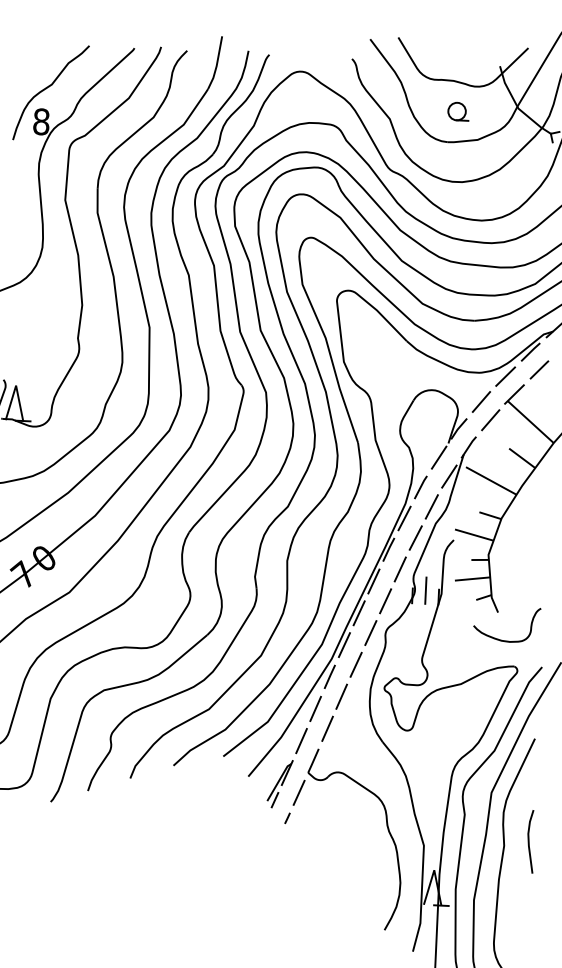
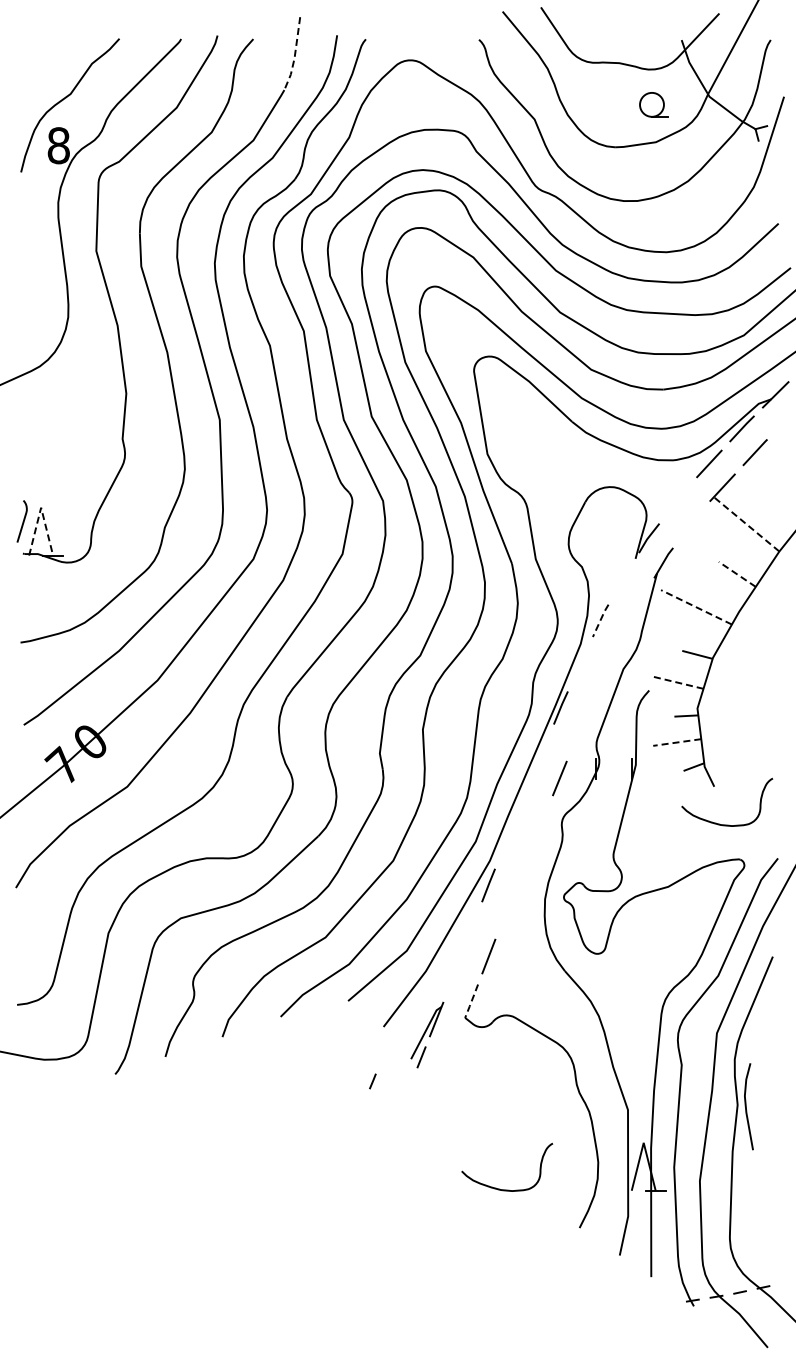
line: (216, 64) -> (294, 55), solid -> dashed
part: (458, 111) -> (653, 104), moved
line: (16, 385) -> (41, 507), solid -> dashed
line: (481, 401) -> (677, 499), removed
line: (490, 420) -> (691, 524), removed
line: (530, 422) -> (746, 524), solid -> dashed
line: (438, 457) -> (623, 578), removed
line: (521, 458) -> (736, 574), solid -> dashed
line: (449, 476) -> (638, 603), removed
line: (491, 481) -> (696, 607), solid -> dashed
line: (420, 487) -> (600, 620), solid -> dashed
line: (431, 506) -> (616, 646), removed
line: (403, 517) -> (579, 663), removed
line: (474, 535) -> (676, 682), solid -> dashed
line: (415, 537) -> (596, 689), removed
line: (400, 568) -> (577, 733), removed
line: (472, 578) -> (676, 742), solid -> dashed
line: (373, 580) -> (542, 751), removed
line: (425, 590) -> (613, 761), removed
line: (359, 613) -> (524, 796), removed
line: (370, 632) -> (541, 822), removed
line: (344, 644) -> (506, 840), removed
line: (356, 664) -> (523, 866), removed
line: (341, 696) -> (505, 911), removed
line: (315, 708) -> (470, 929), removed
line: (301, 740) -> (453, 974), removed
line: (313, 761) -> (471, 1001), solid -> dashed
line: (298, 792) -> (453, 1045), removed
line: (287, 818) -> (372, 1081), moved
line: (529, 841) -> (746, 1106), moved
curve: (333, 899) -> (507, 1189), added

